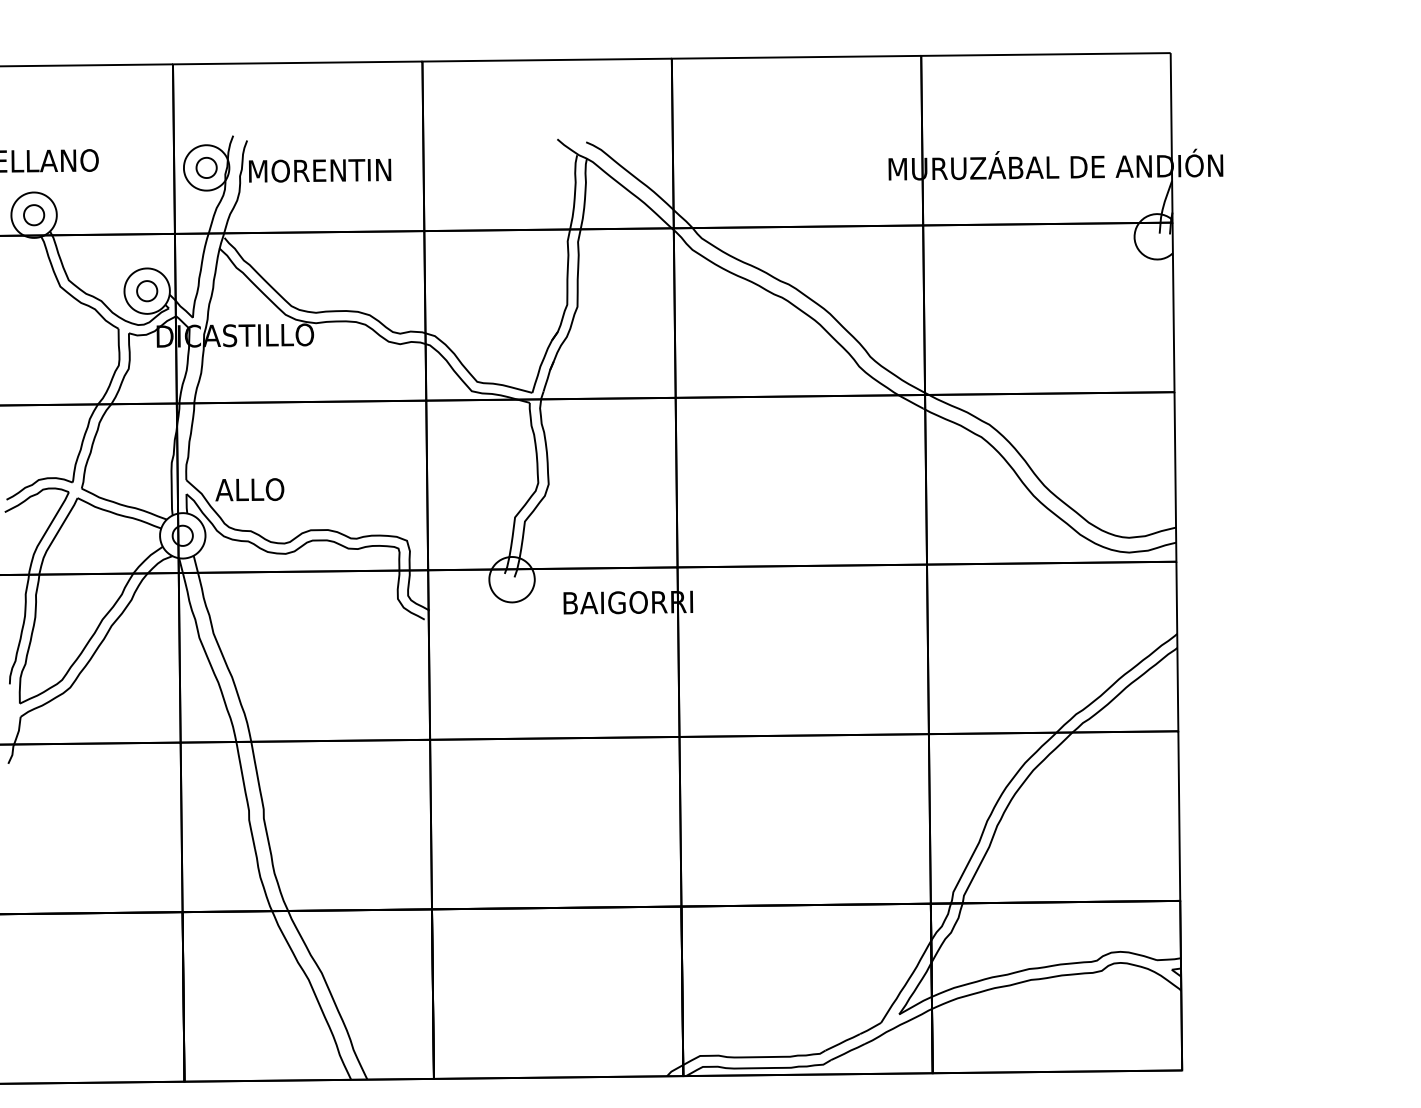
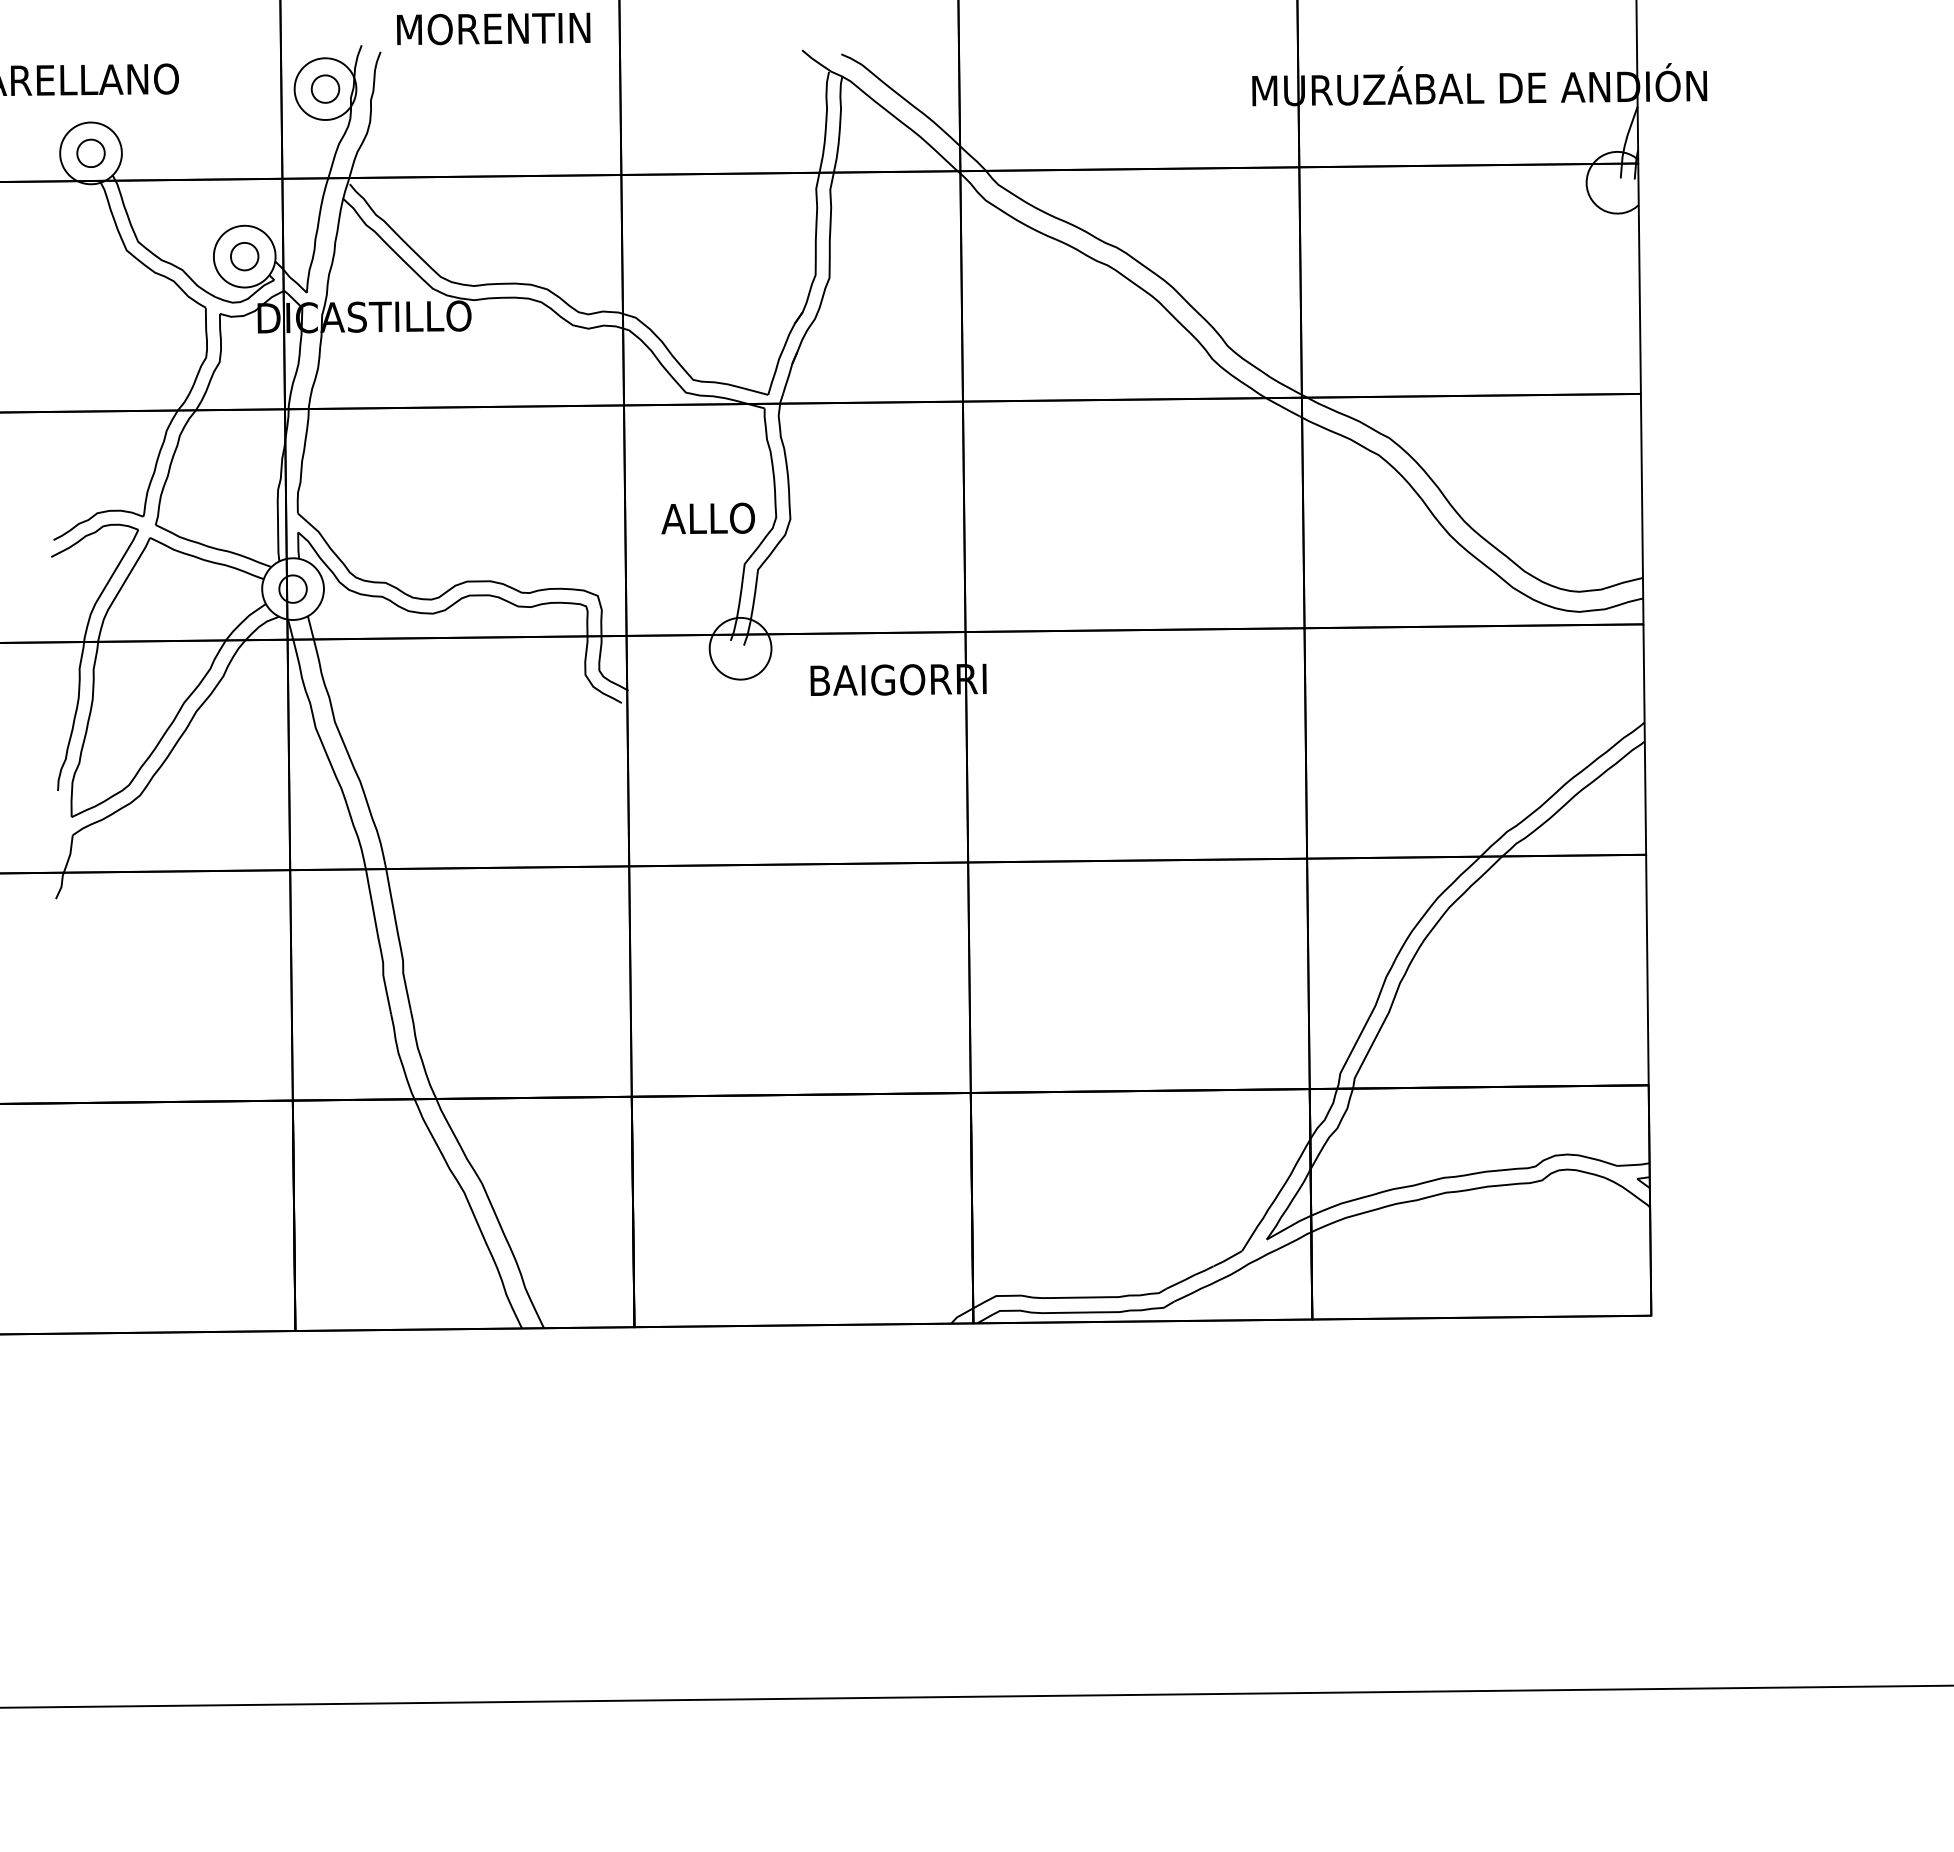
text: (319, 170) -> (493, 28), moved
text: (249, 489) -> (707, 518), moved

